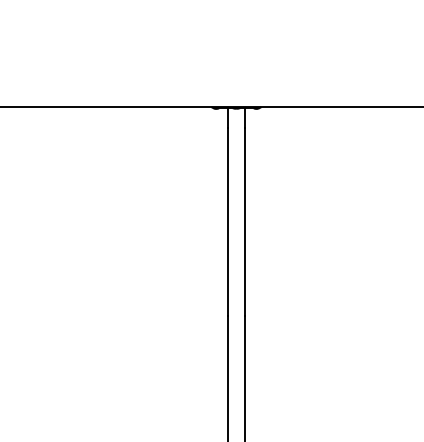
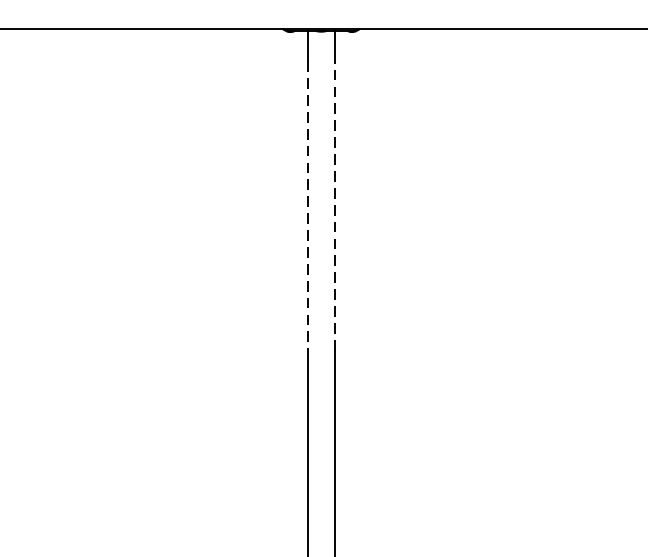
line: (245, 221) -> (335, 204), solid -> dashed
line: (227, 222) -> (307, 206), solid -> dashed

